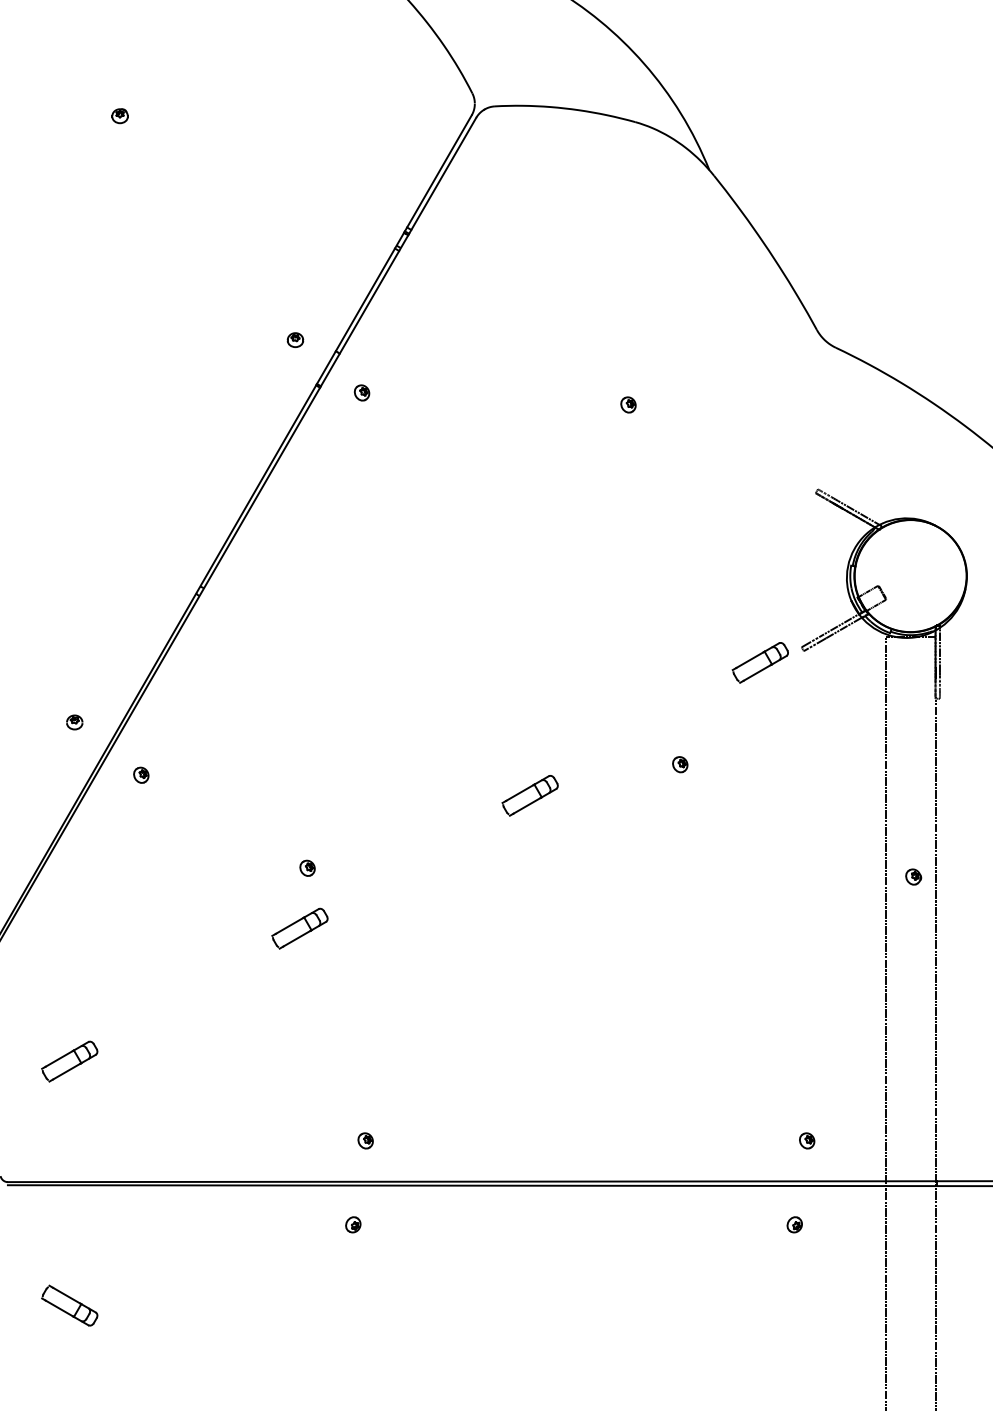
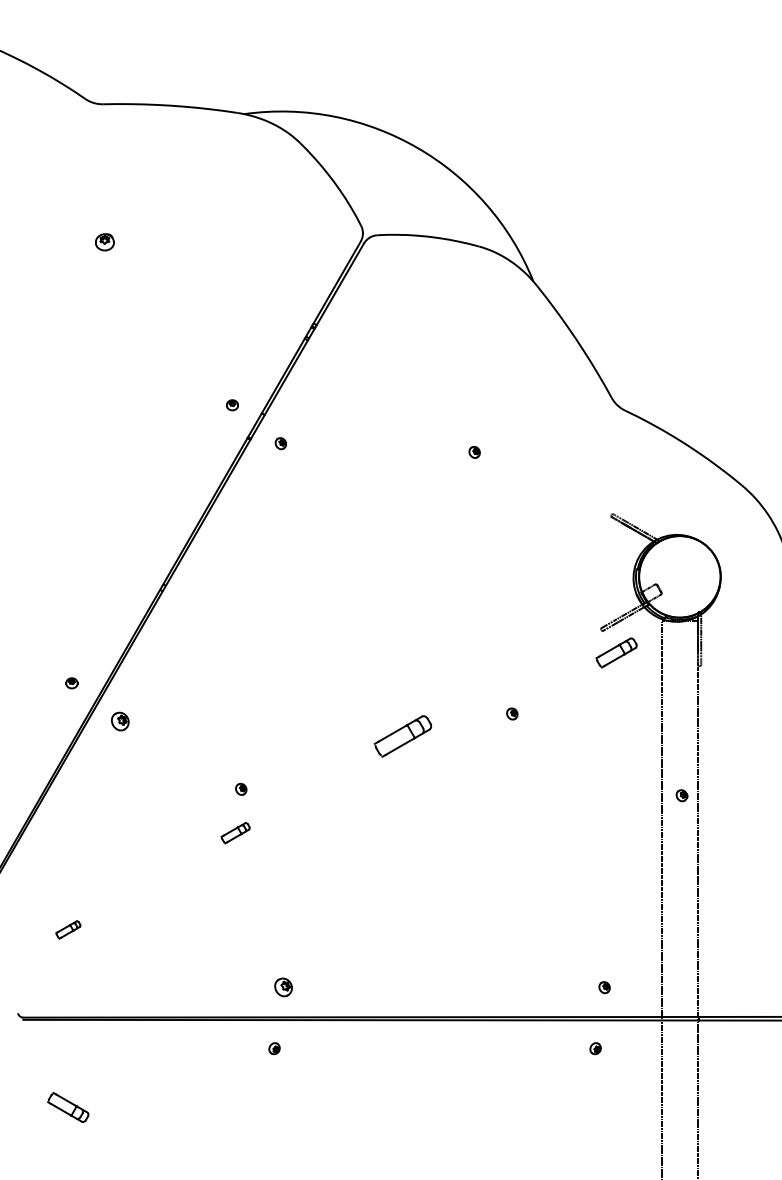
part: (119, 116) -> (104, 242), size x1.6
part: (760, 662) -> (616, 652), moved
part: (141, 774) -> (120, 721), size x1.6
part: (530, 795) -> (403, 736), size x1.4
part: (299, 927) -> (235, 832), size x0.7
part: (70, 1060) -> (68, 929), size x0.6
part: (365, 1140) -> (283, 987), size x1.6

